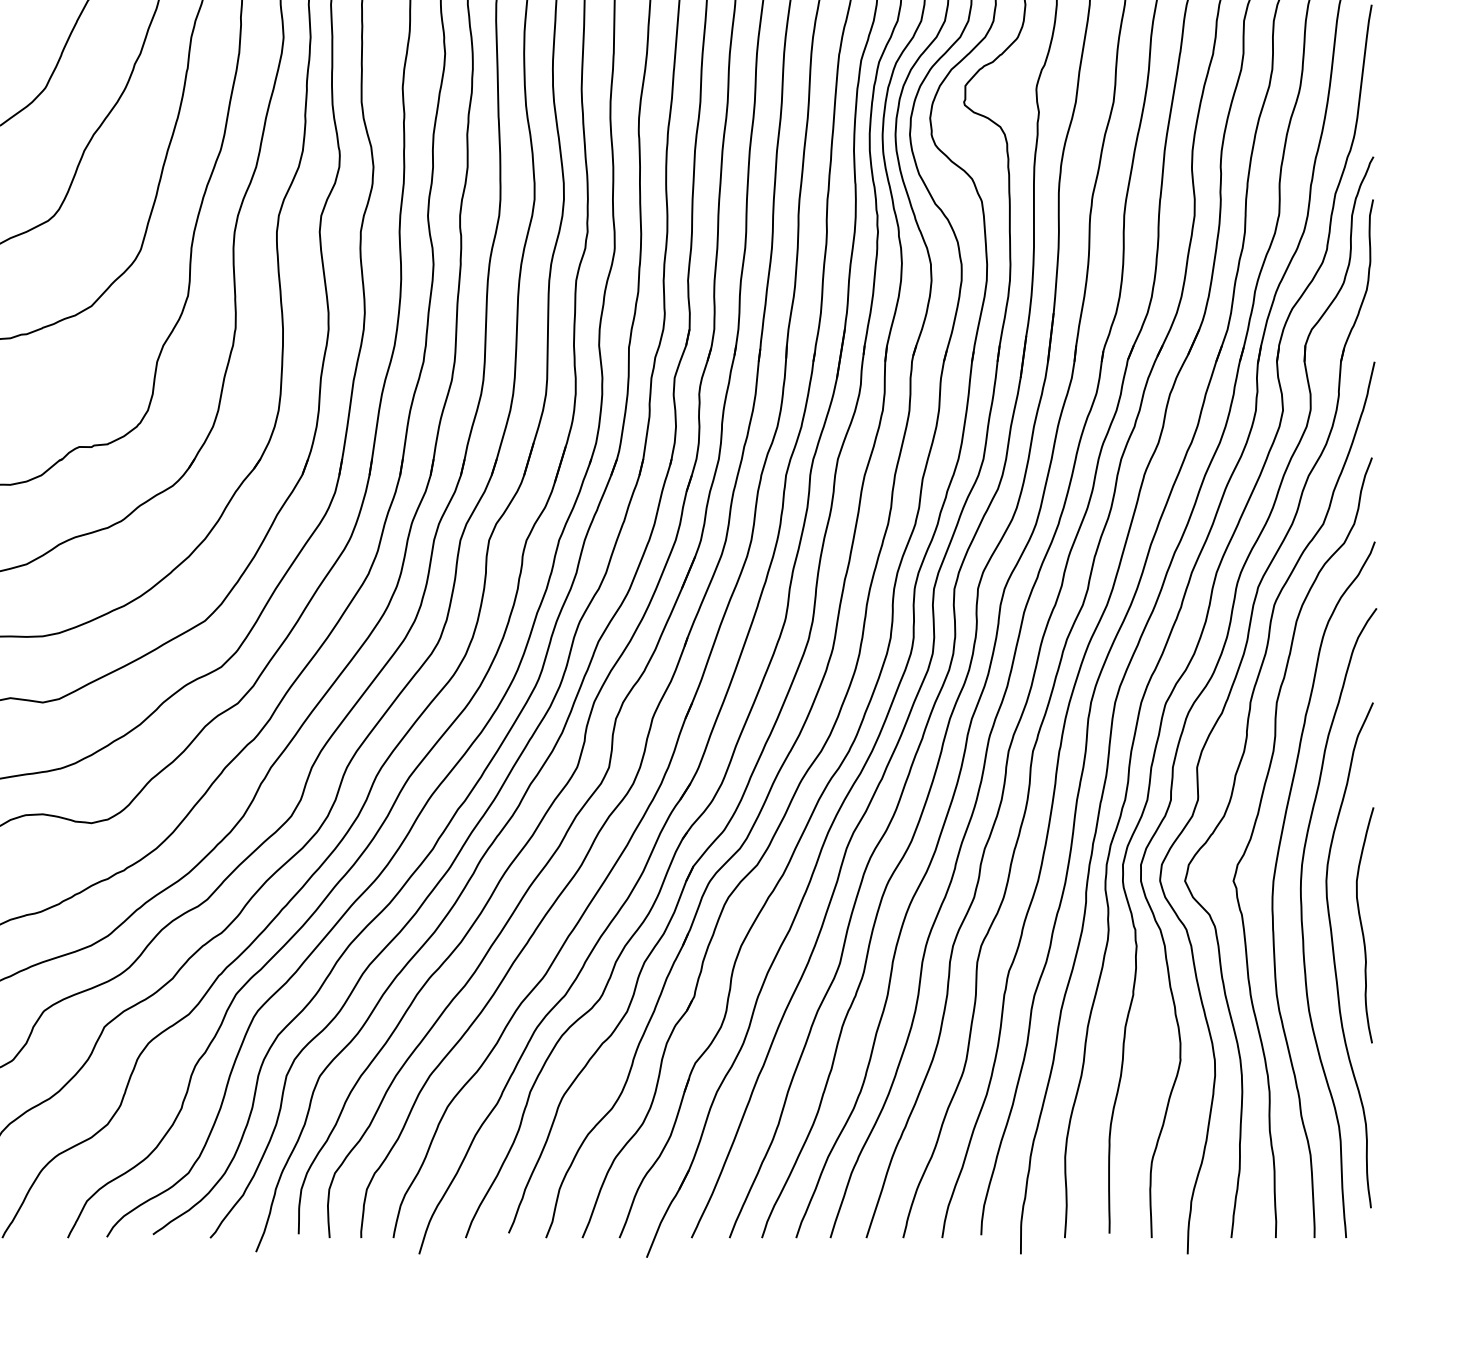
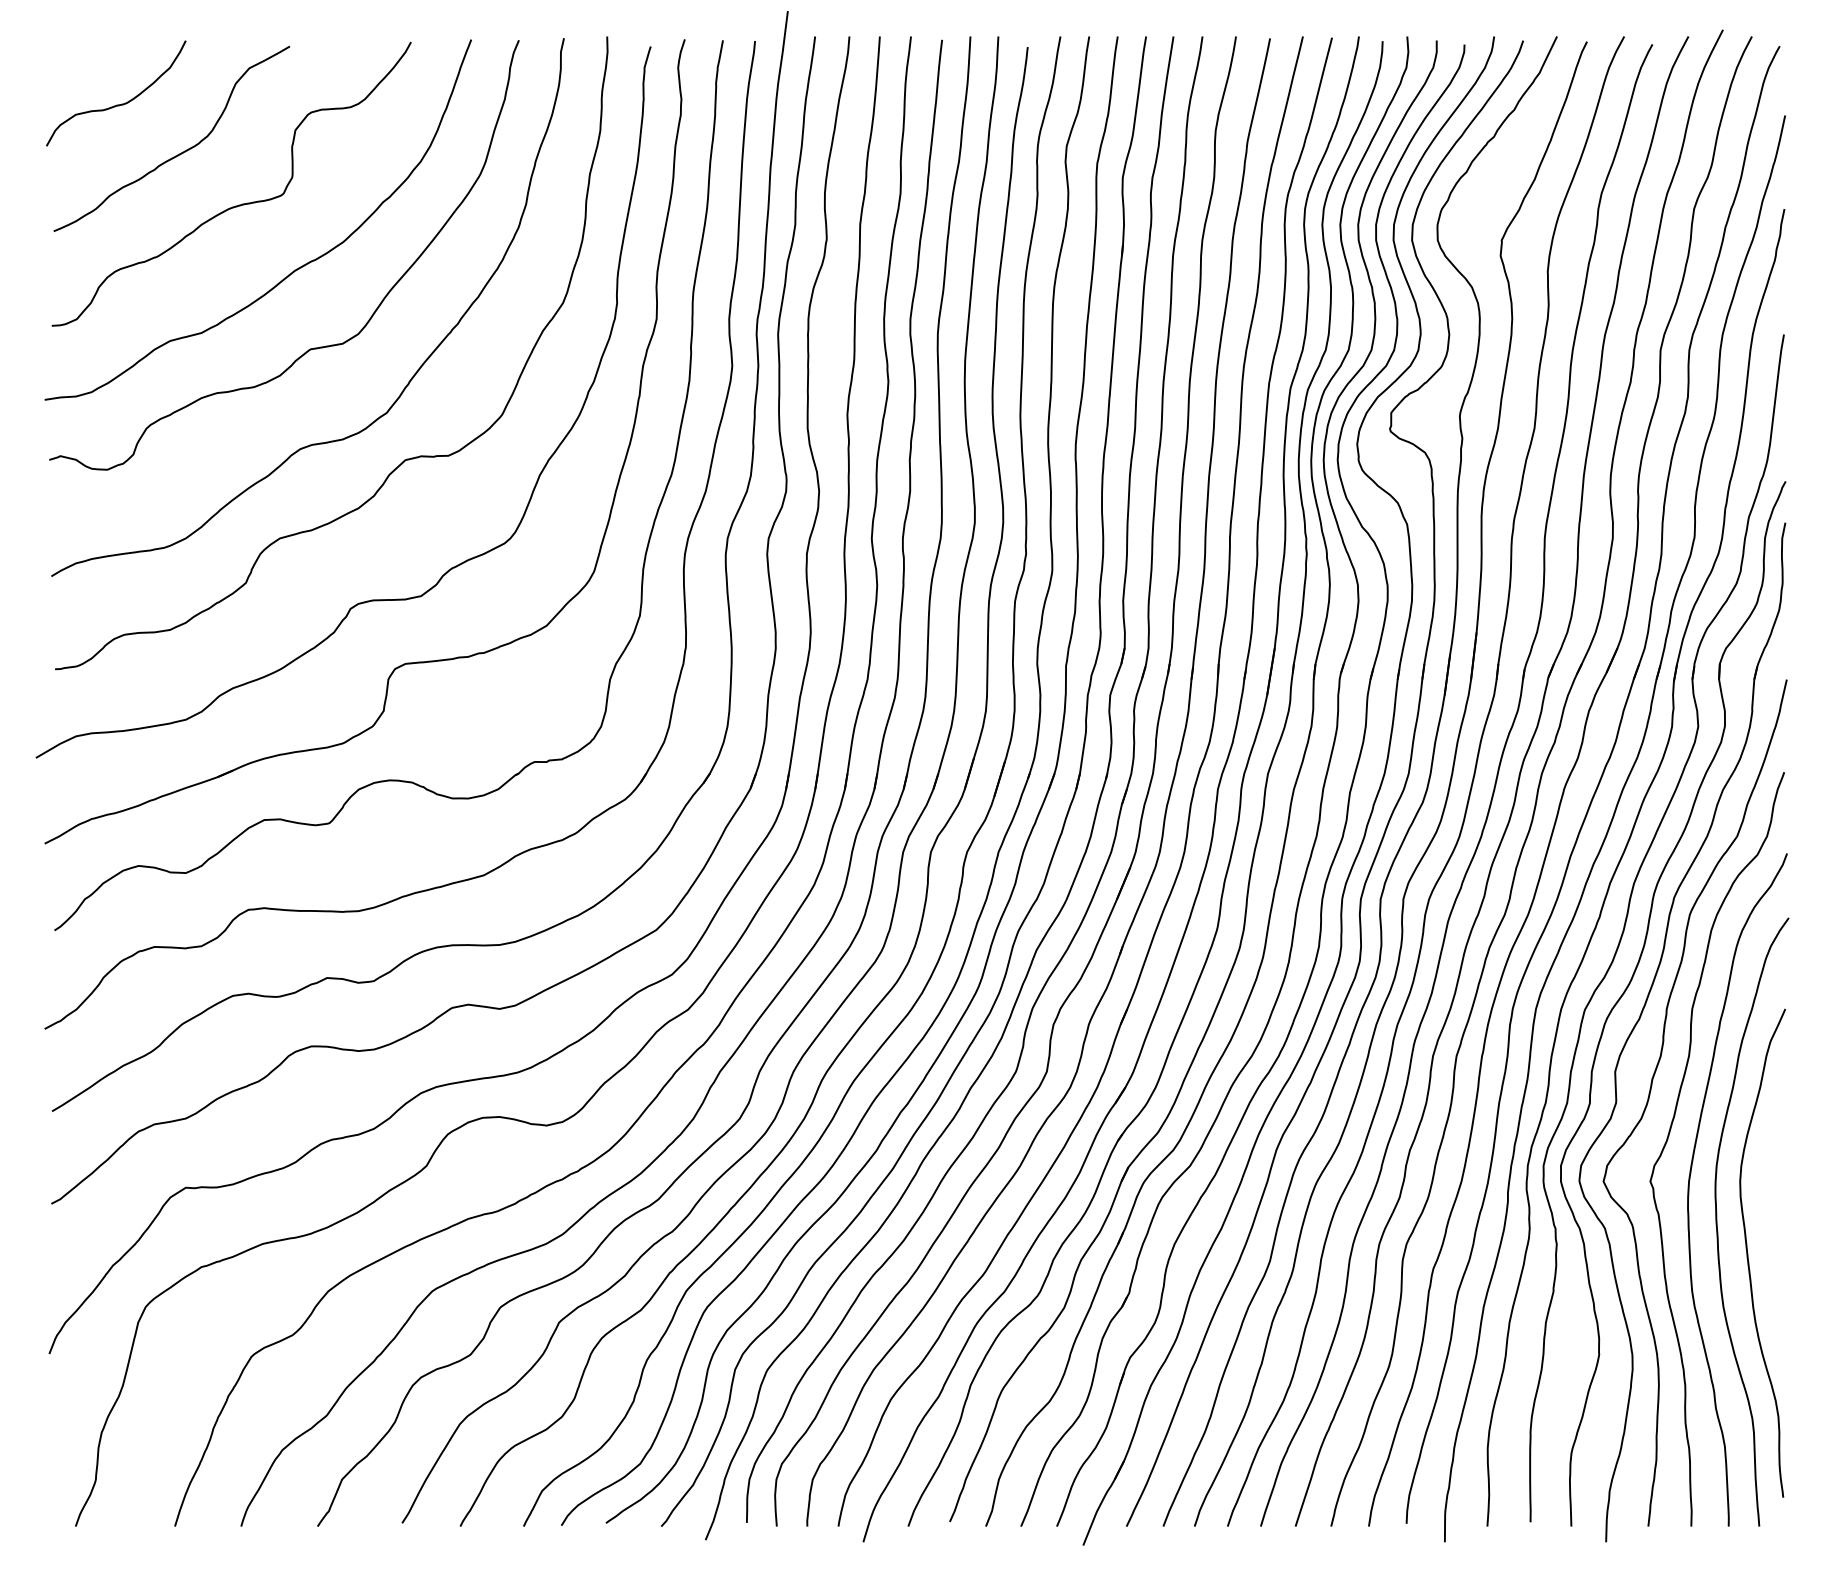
curve: (1362, 926) -> (1775, 1225), removed

